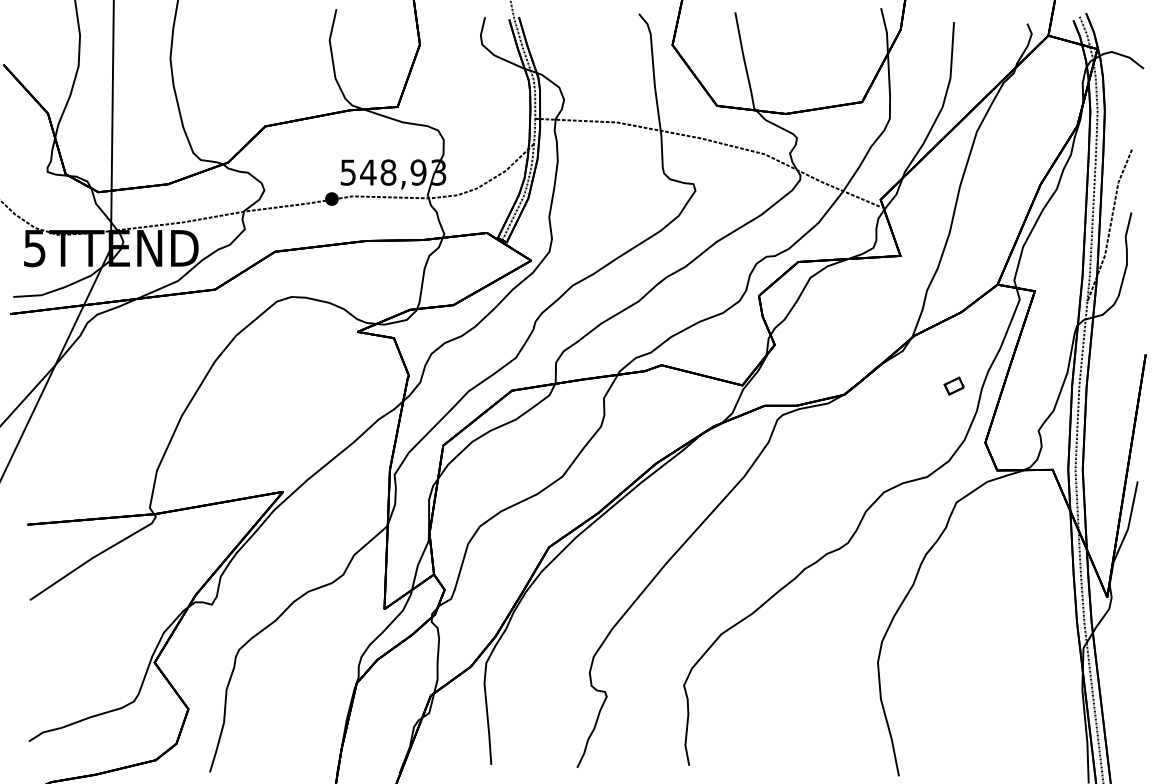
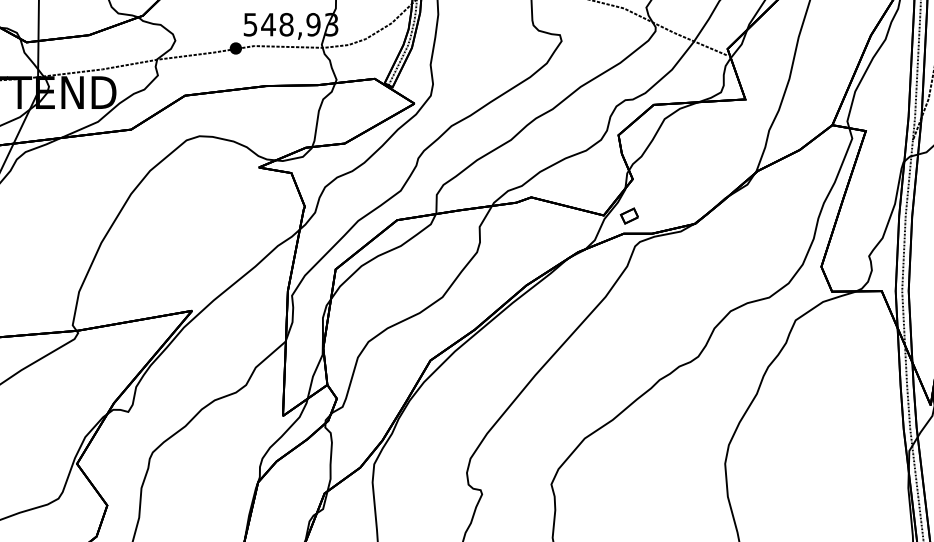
part: (953, 385) -> (628, 215), moved

